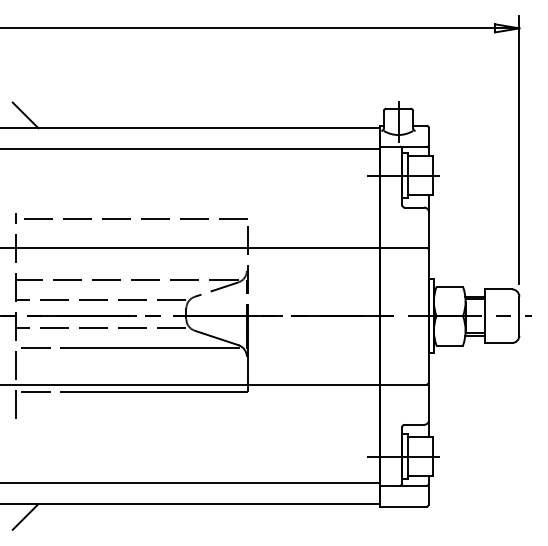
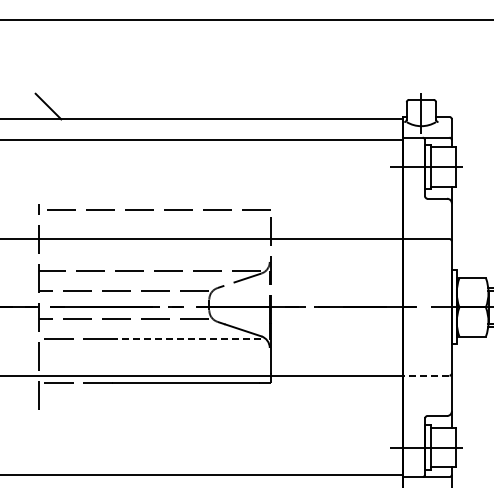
line: (163, 347) -> (186, 338), solid -> dashed
line: (402, 384) -> (425, 375), solid -> dashed

